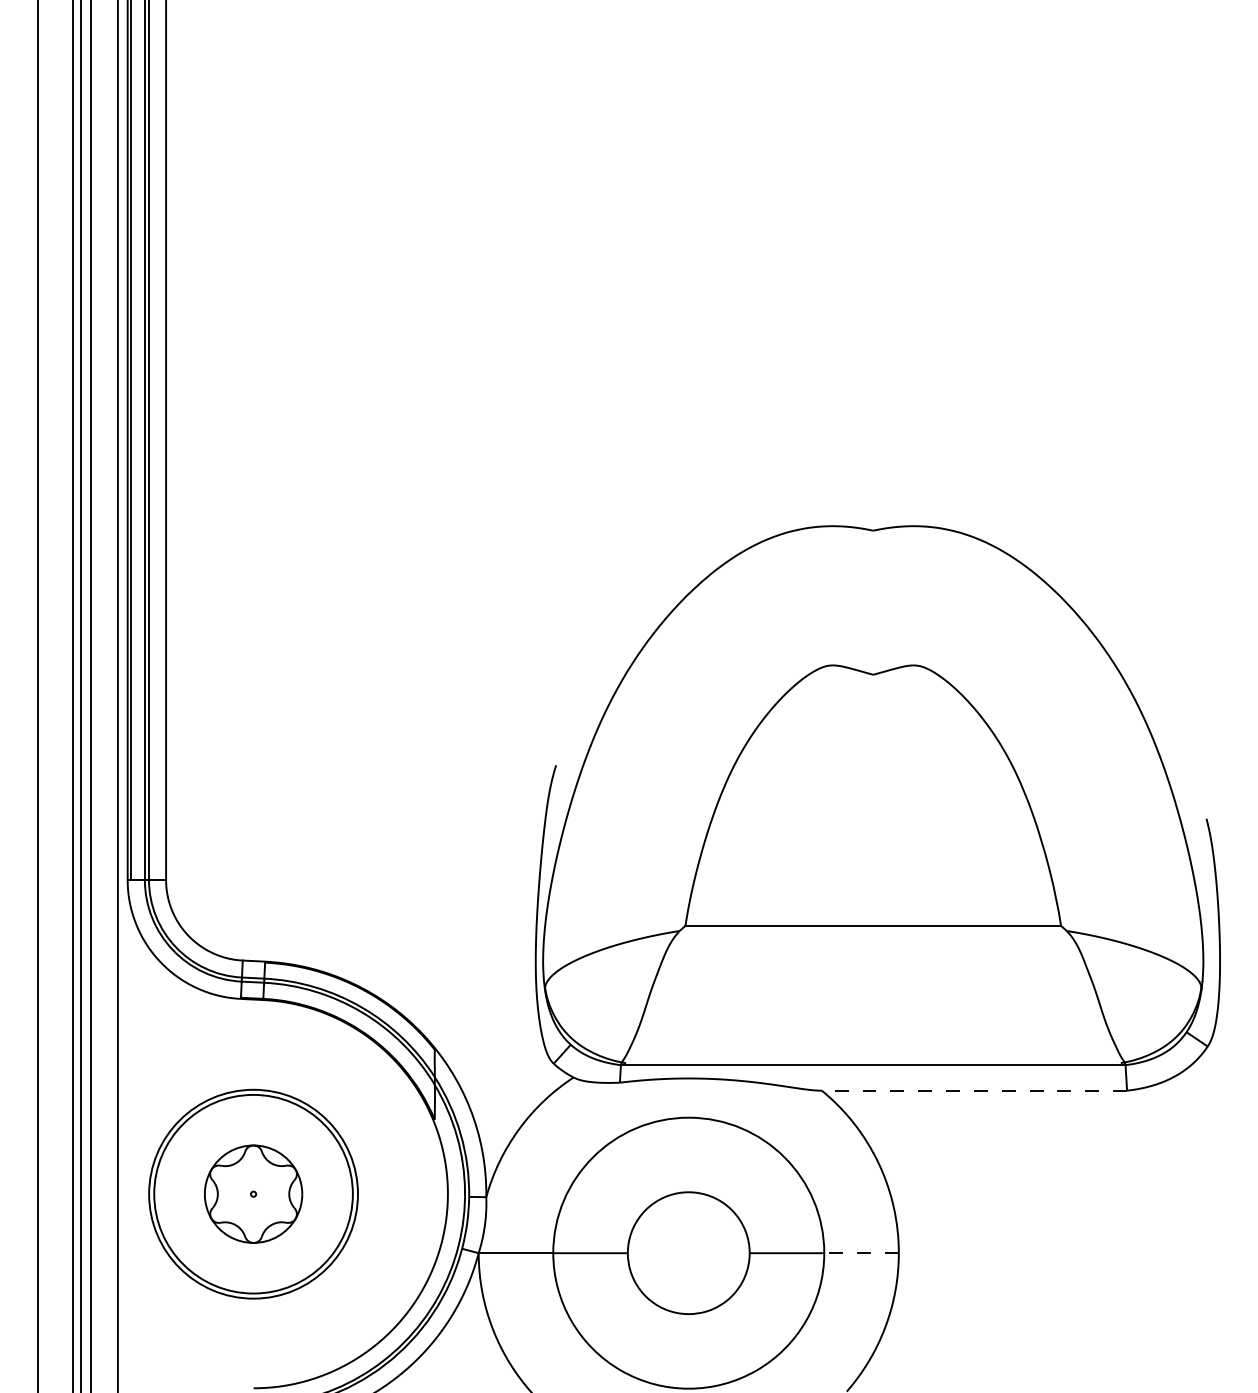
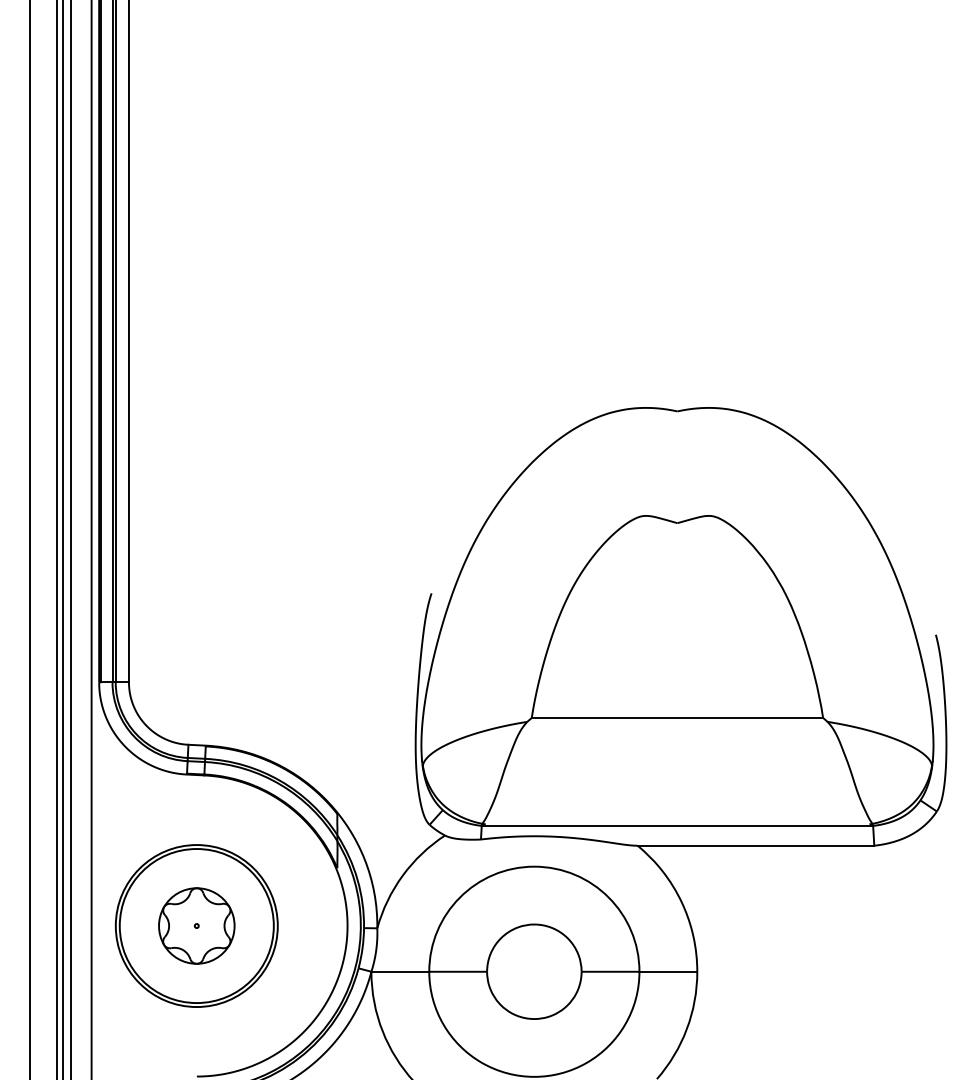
line: (974, 1090) -> (755, 845), dashed -> solid
line: (861, 1253) -> (668, 972), dashed -> solid

